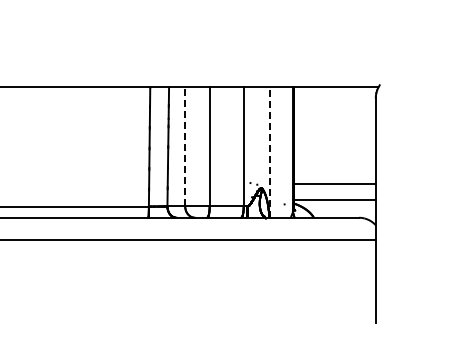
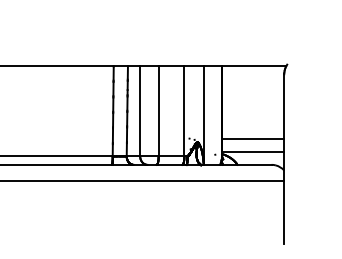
line: (185, 146) -> (140, 110), dashed -> solid
line: (269, 152) -> (203, 115), dashed -> solid

